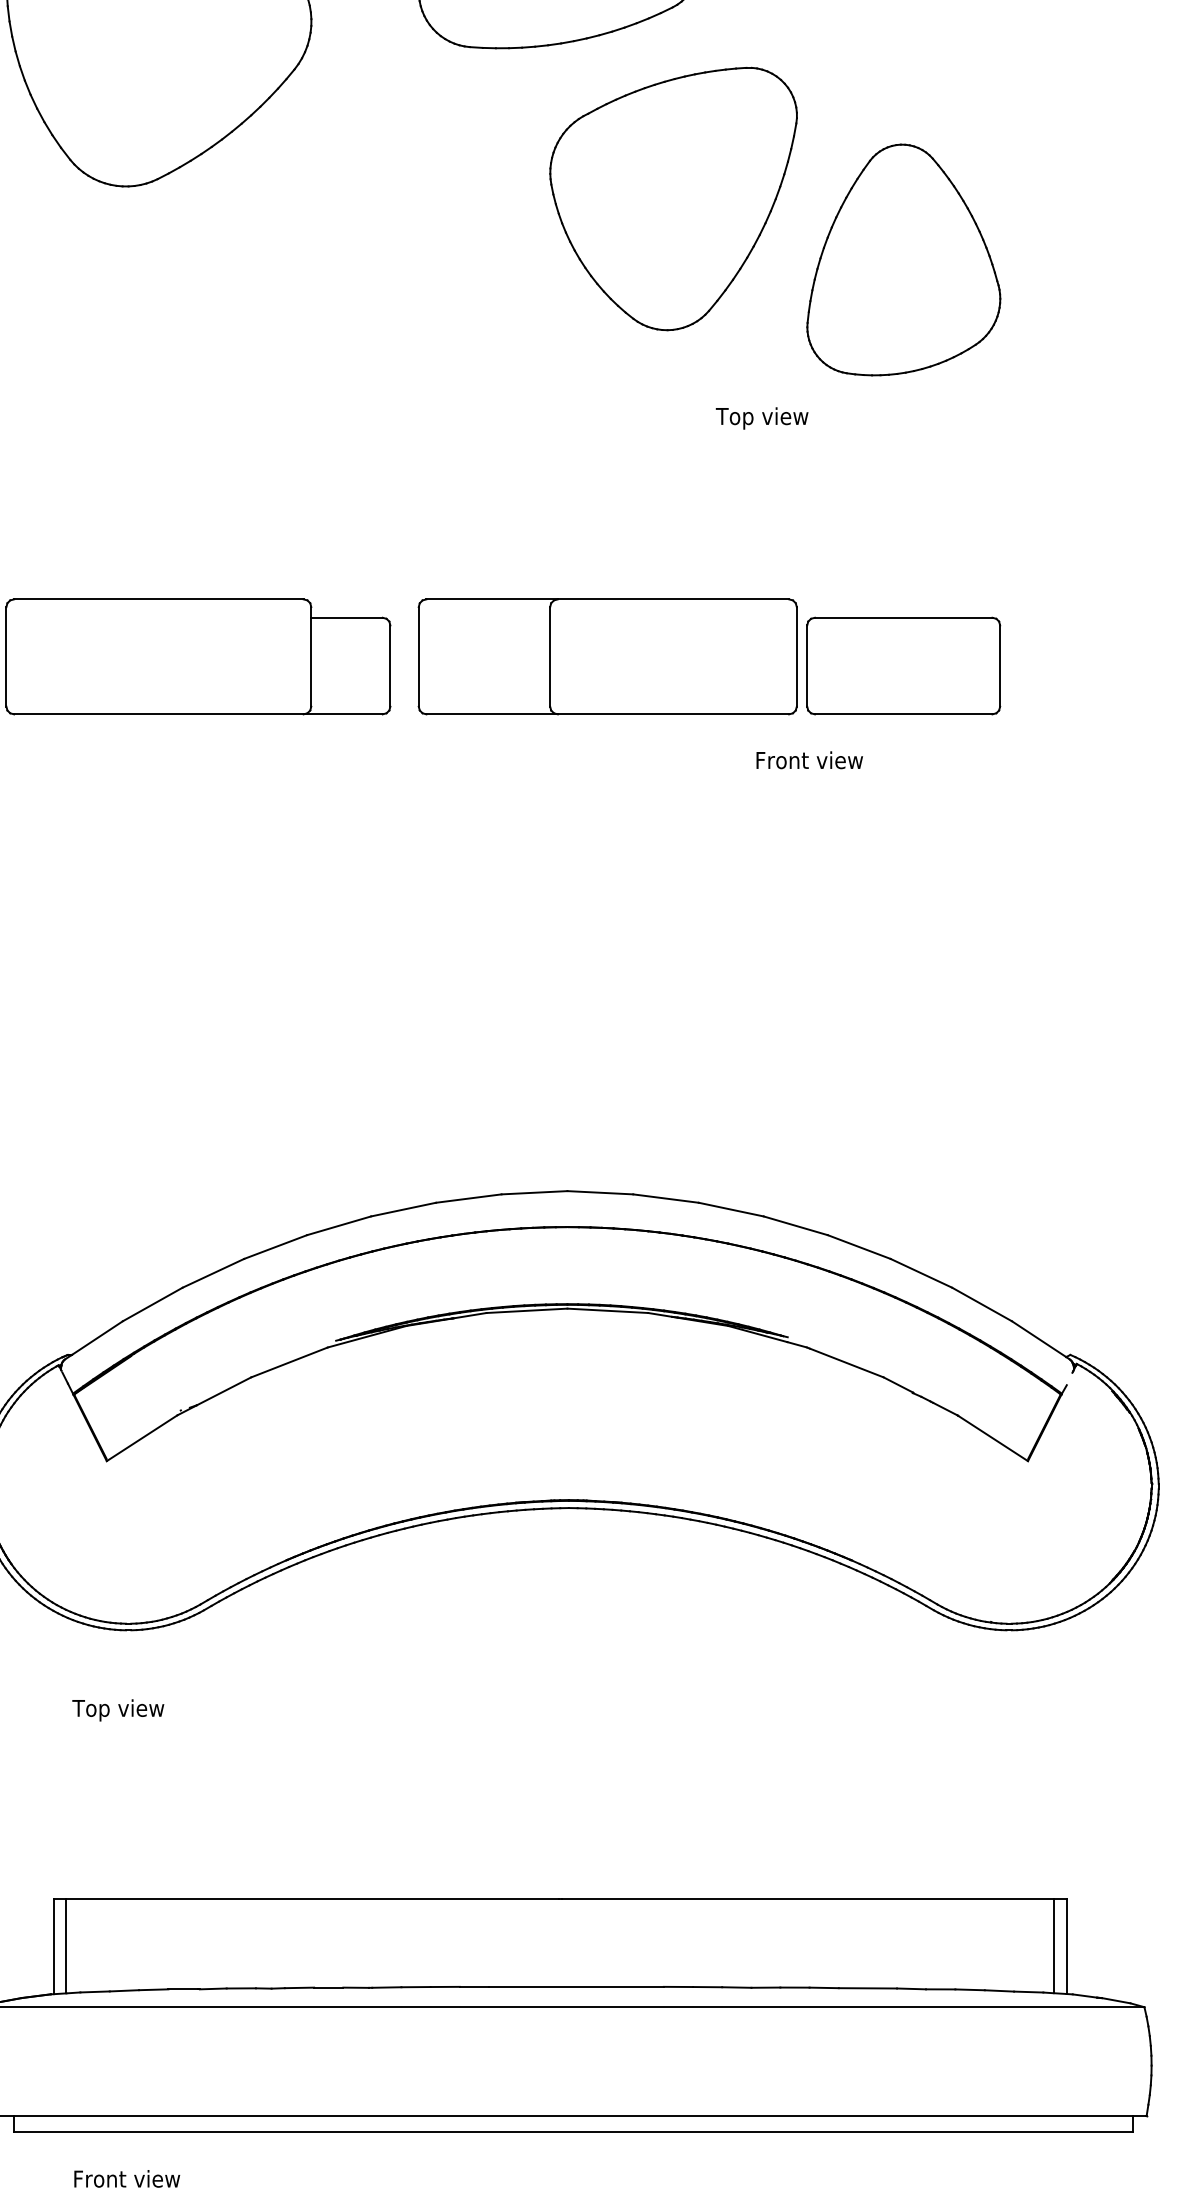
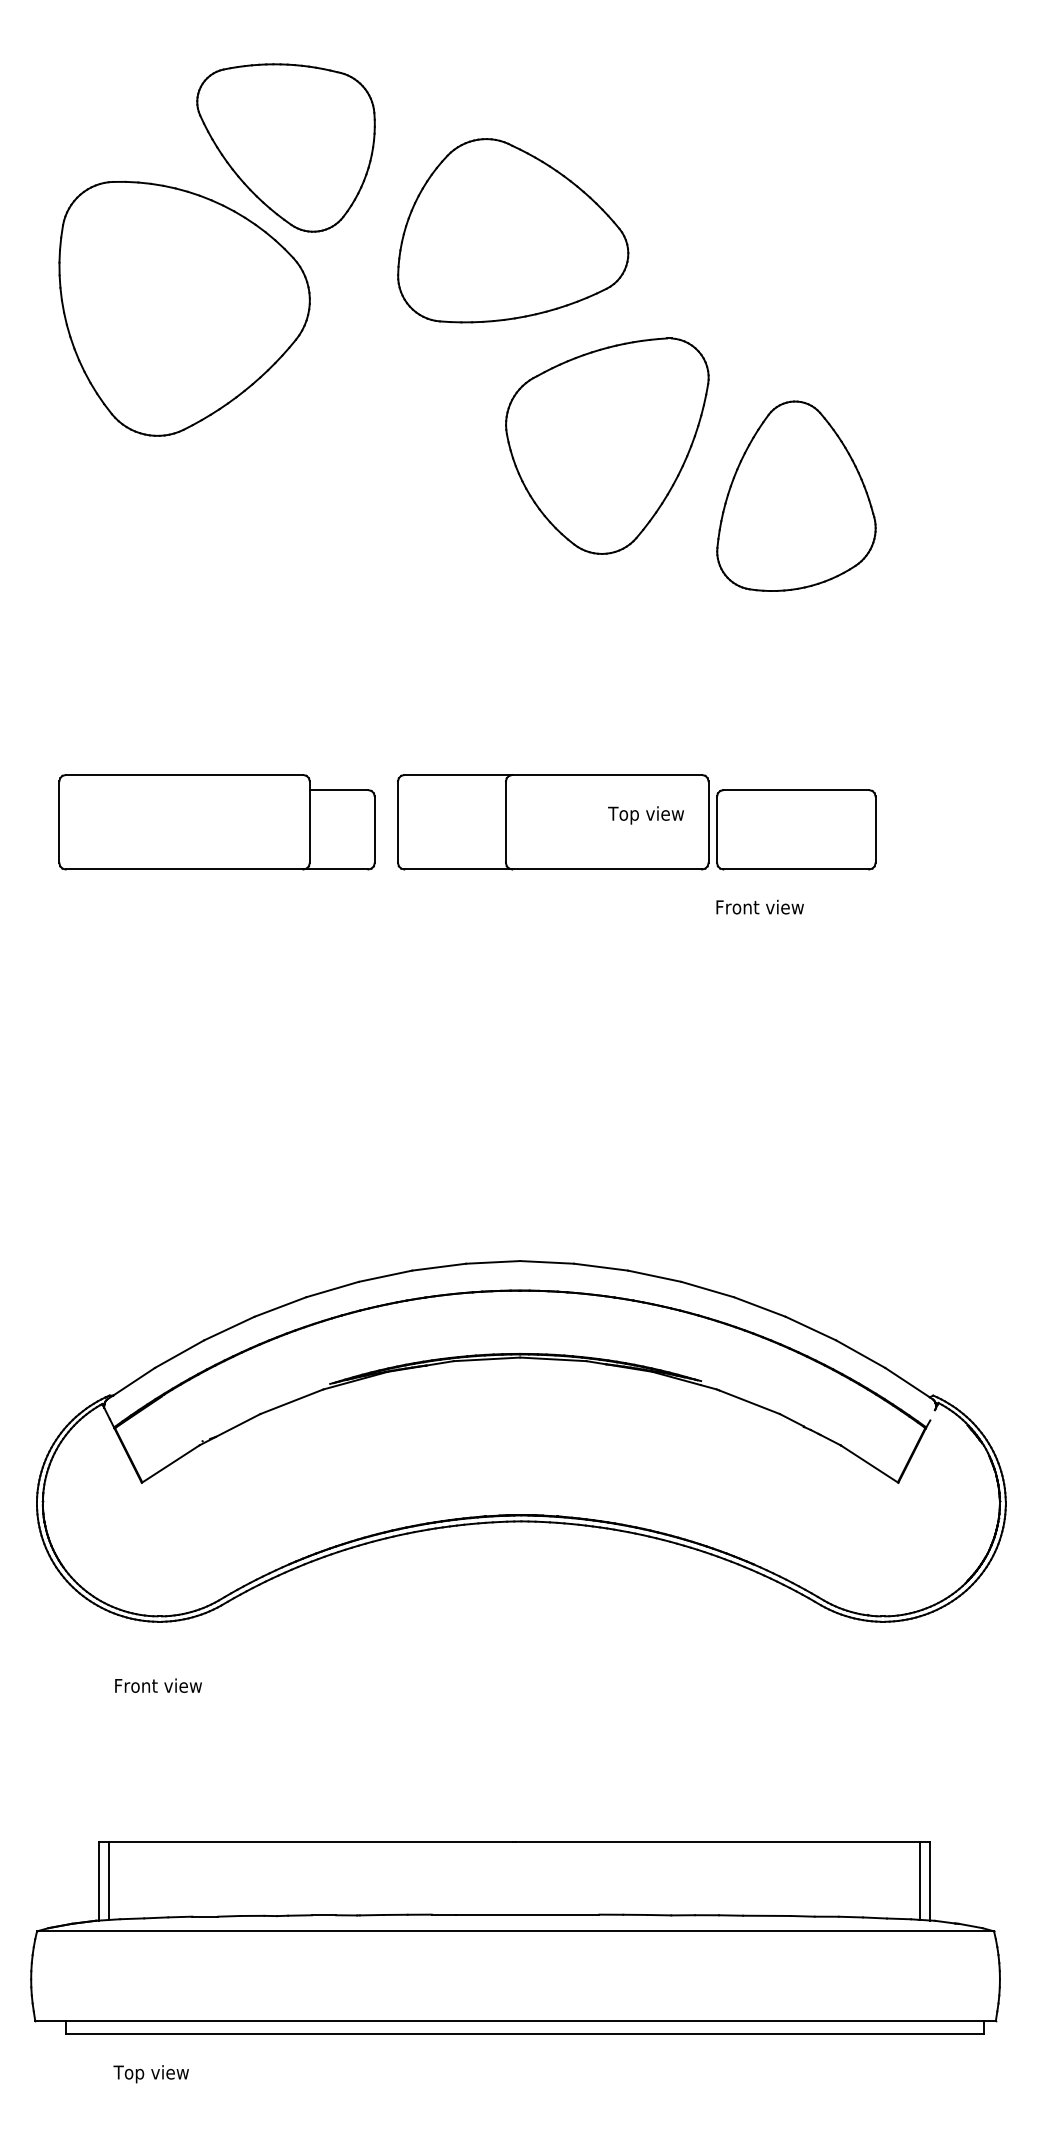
text: (761, 418) -> (645, 815), moved
text: (808, 759) -> (759, 906), moved
text: (125, 1710) -> (157, 1687), Top view -> Front view
text: (125, 2181) -> (157, 2074), Front view -> Top view

